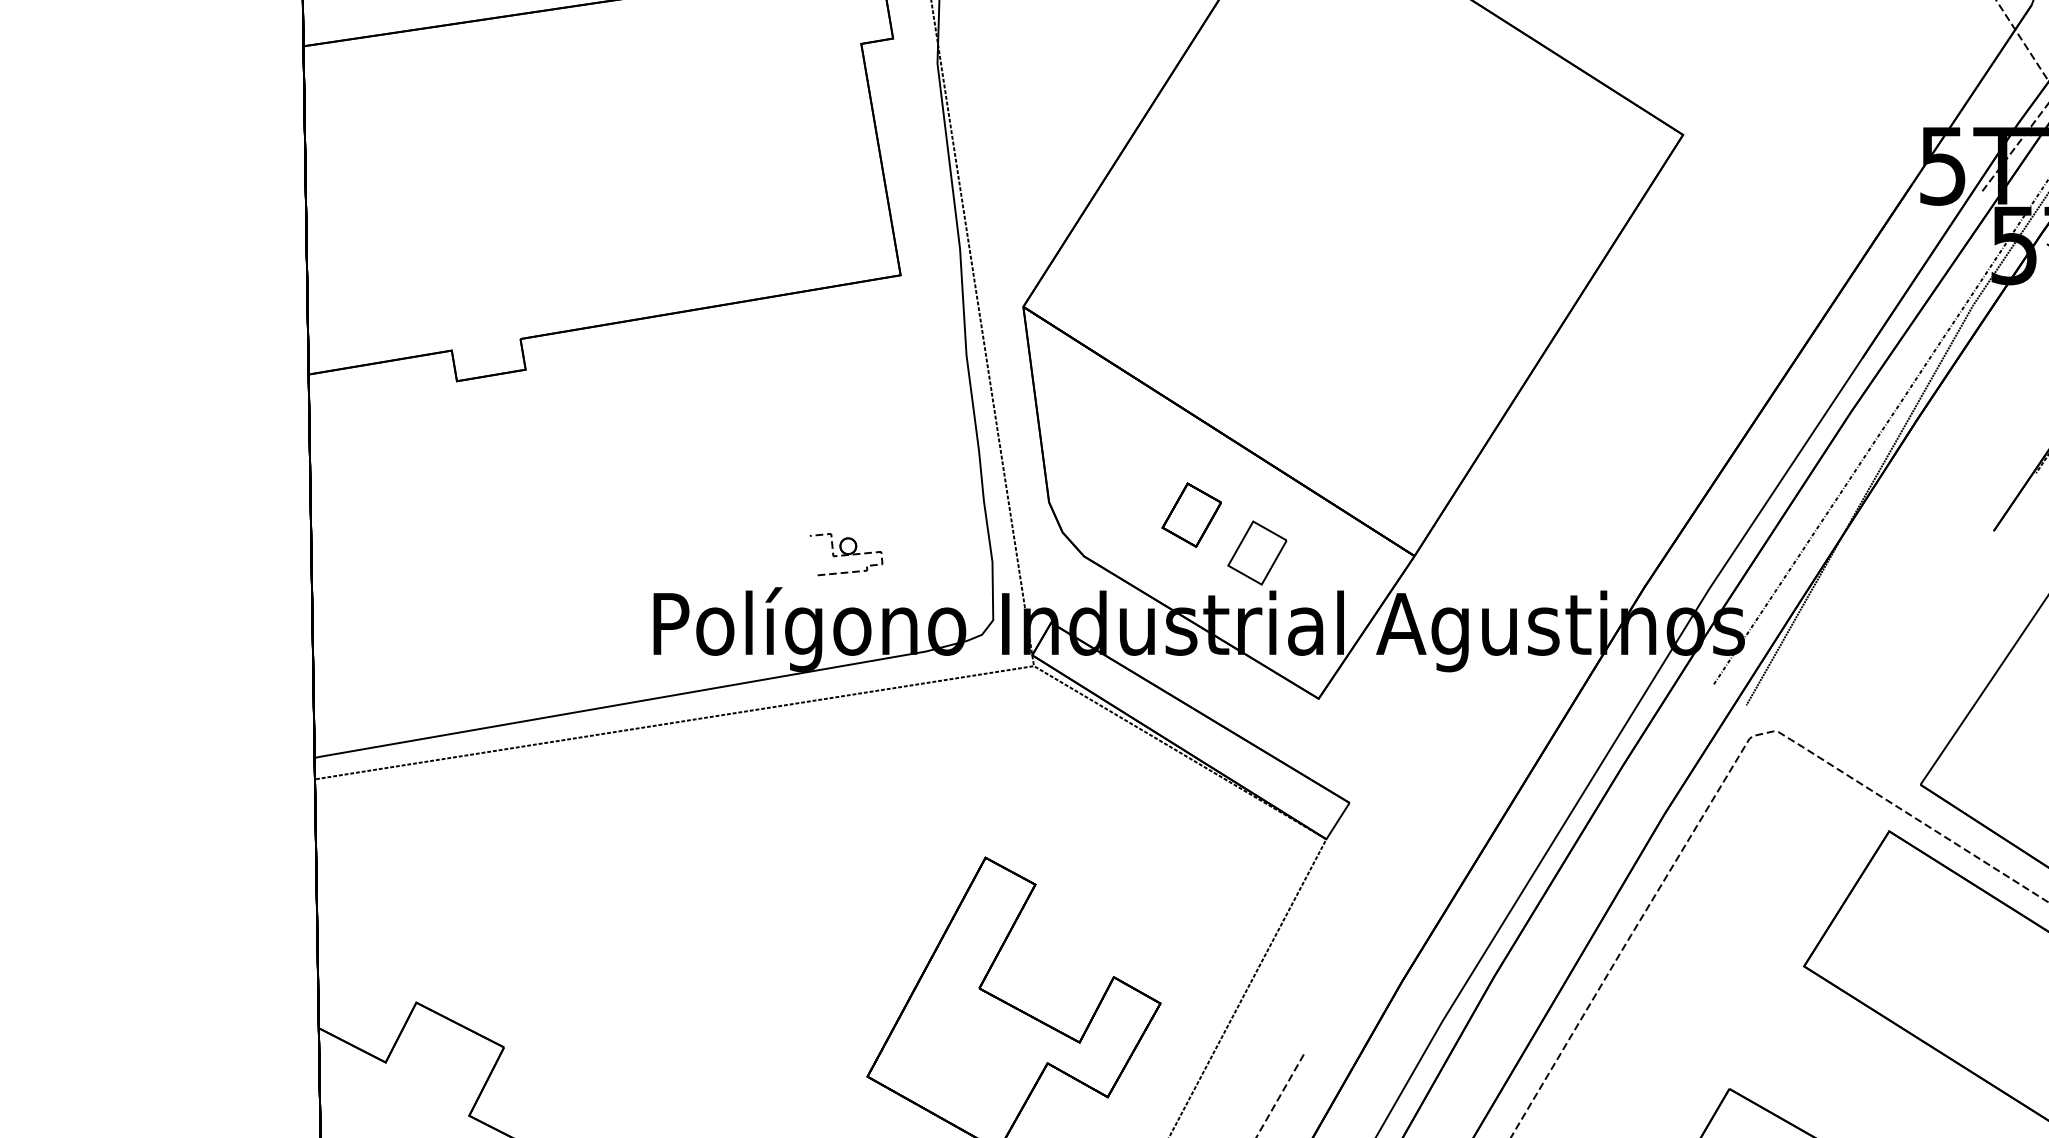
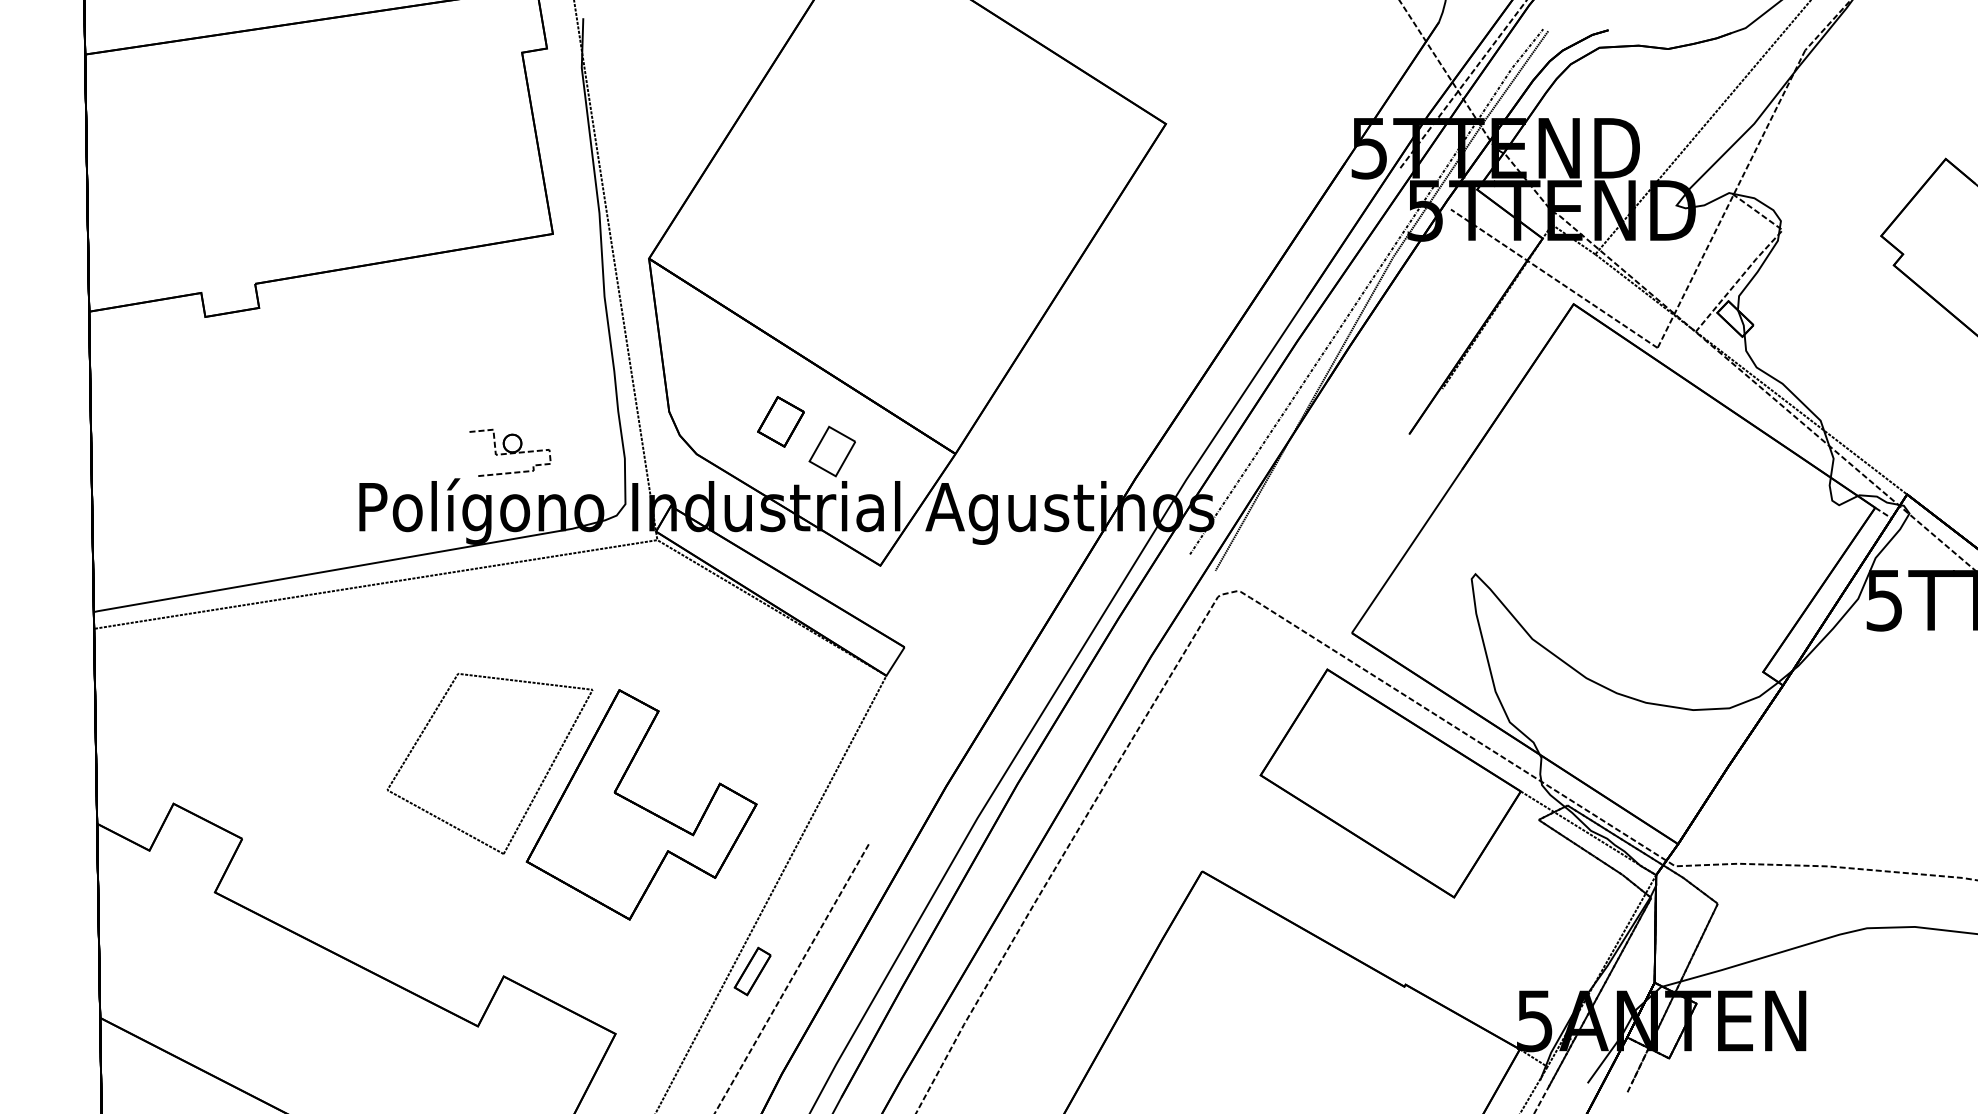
part: (846, 554) -> (510, 452), size x1.43
part: (882, 981) -> (538, 787), added

